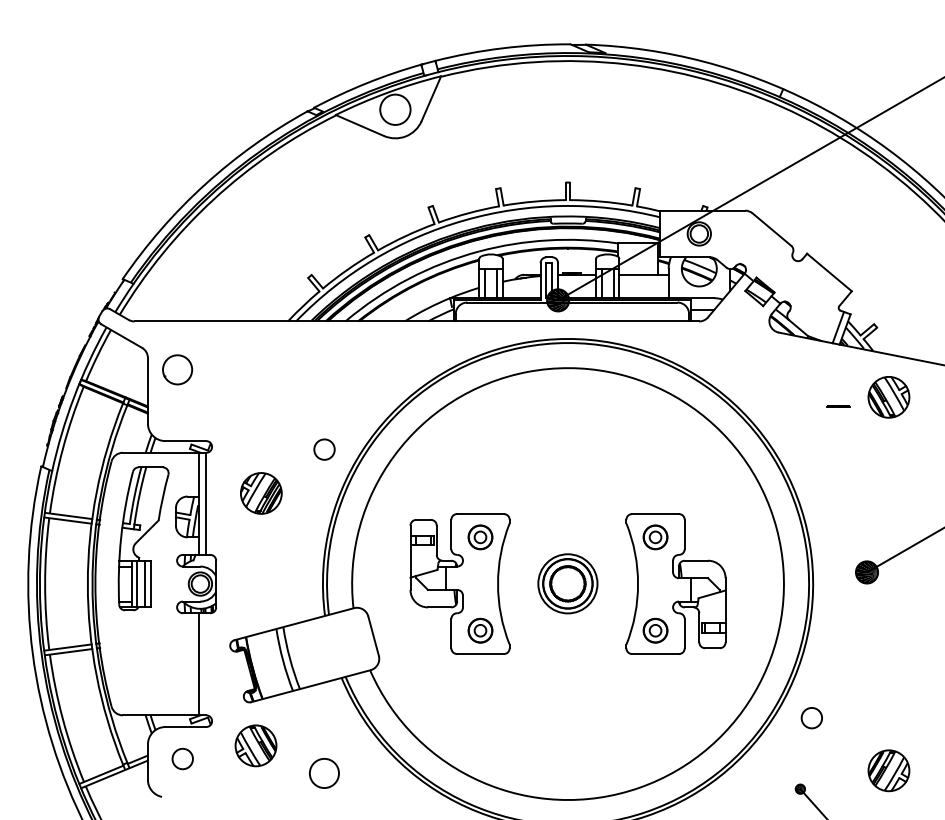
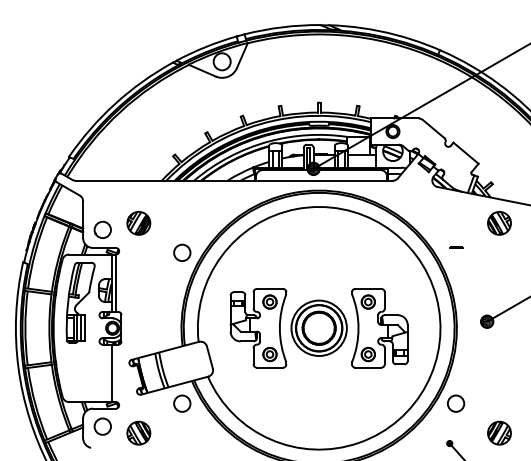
circle: (177, 369) -> (102, 229), moved
line: (839, 406) -> (456, 247), moved
circle: (324, 449) -> (182, 252), size x1.43
part: (260, 493) -> (138, 223), moved
part: (566, 582) -> (318, 327), size x1.67
circle: (812, 717) -> (456, 403), size x1.43
part: (255, 744) -> (138, 432), moved
circle: (182, 758) -> (102, 426), size x1.43
circle: (324, 773) -> (182, 403), moved

